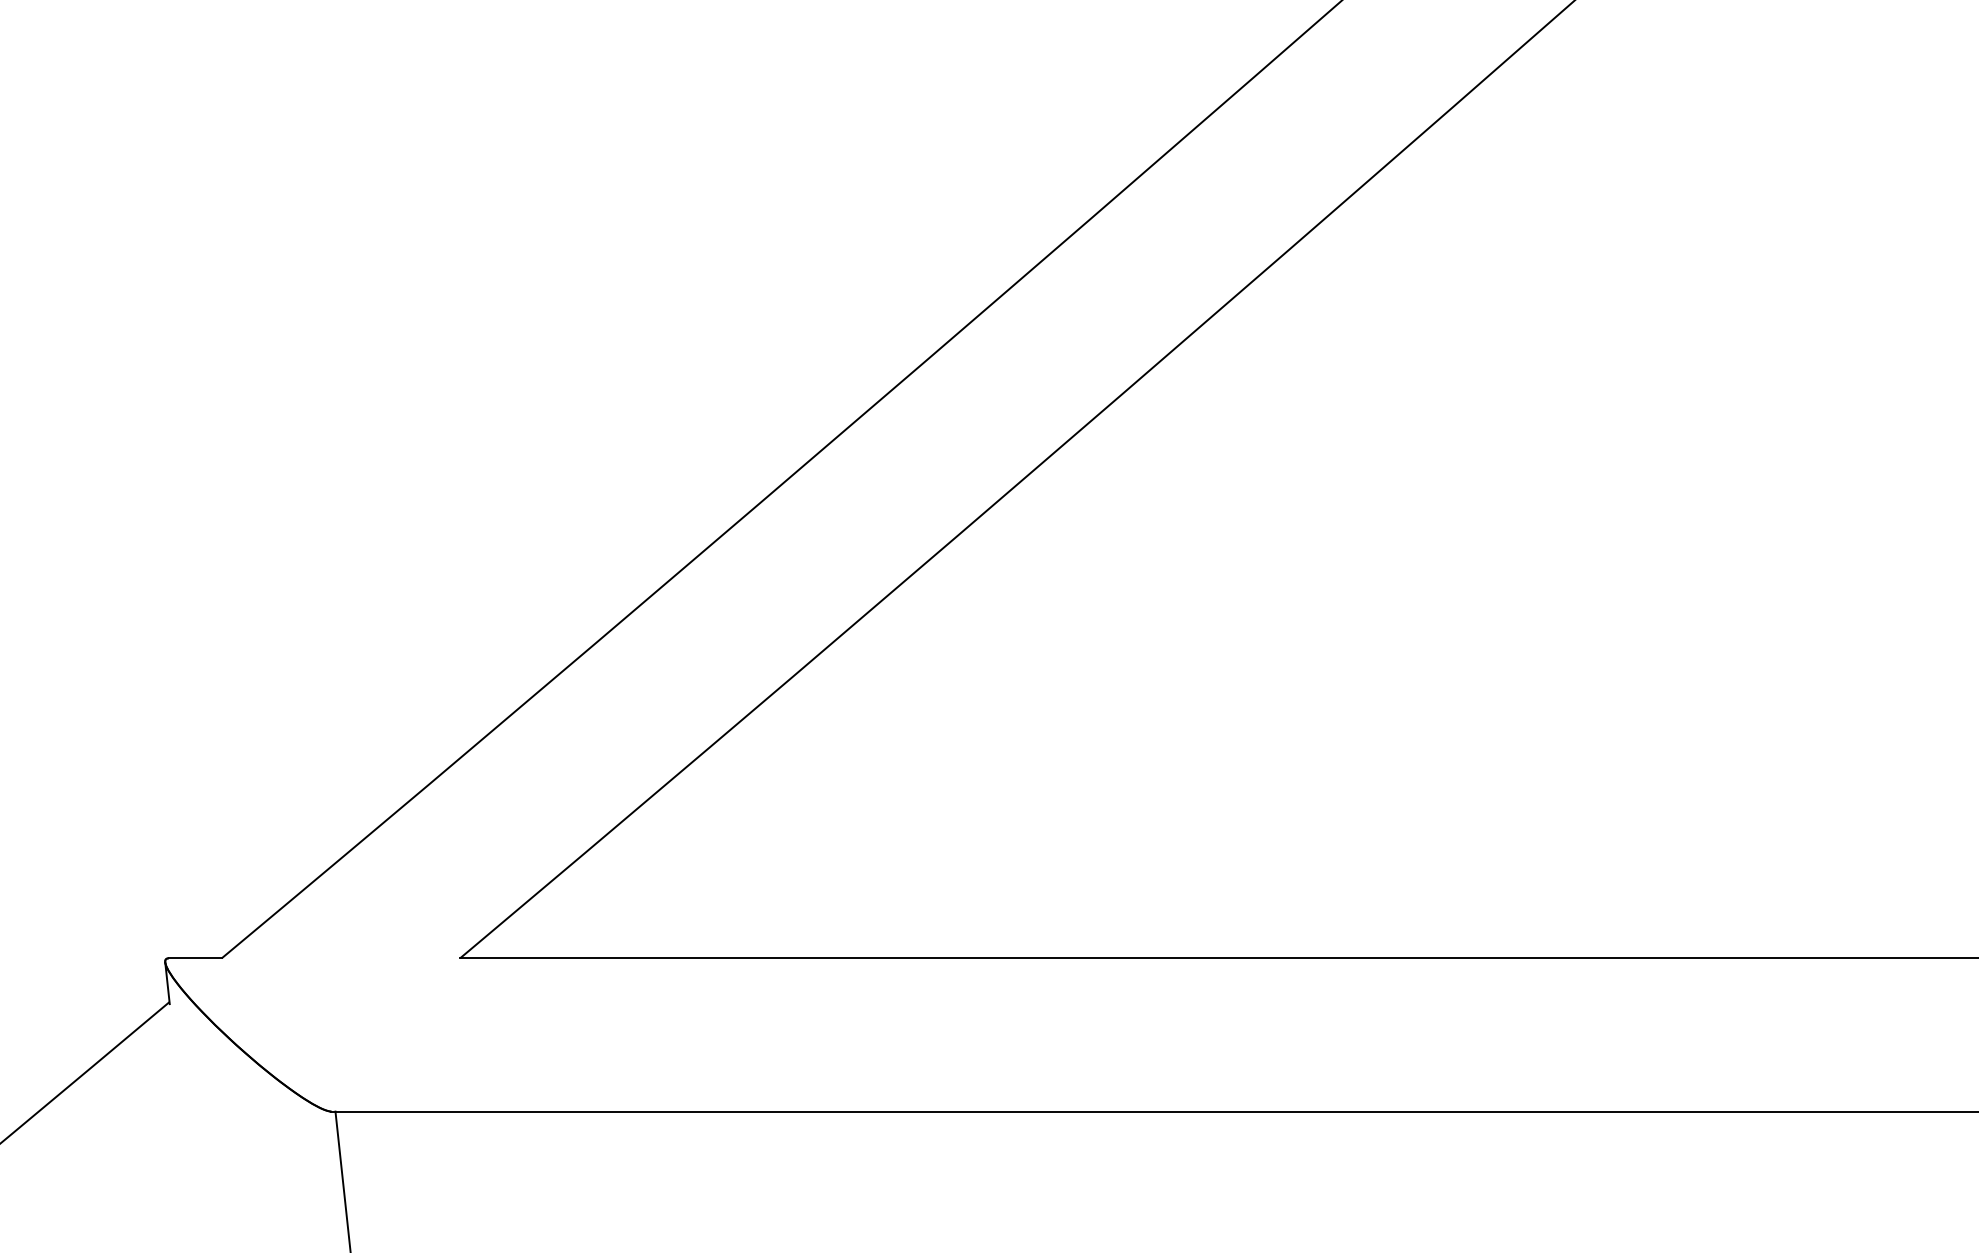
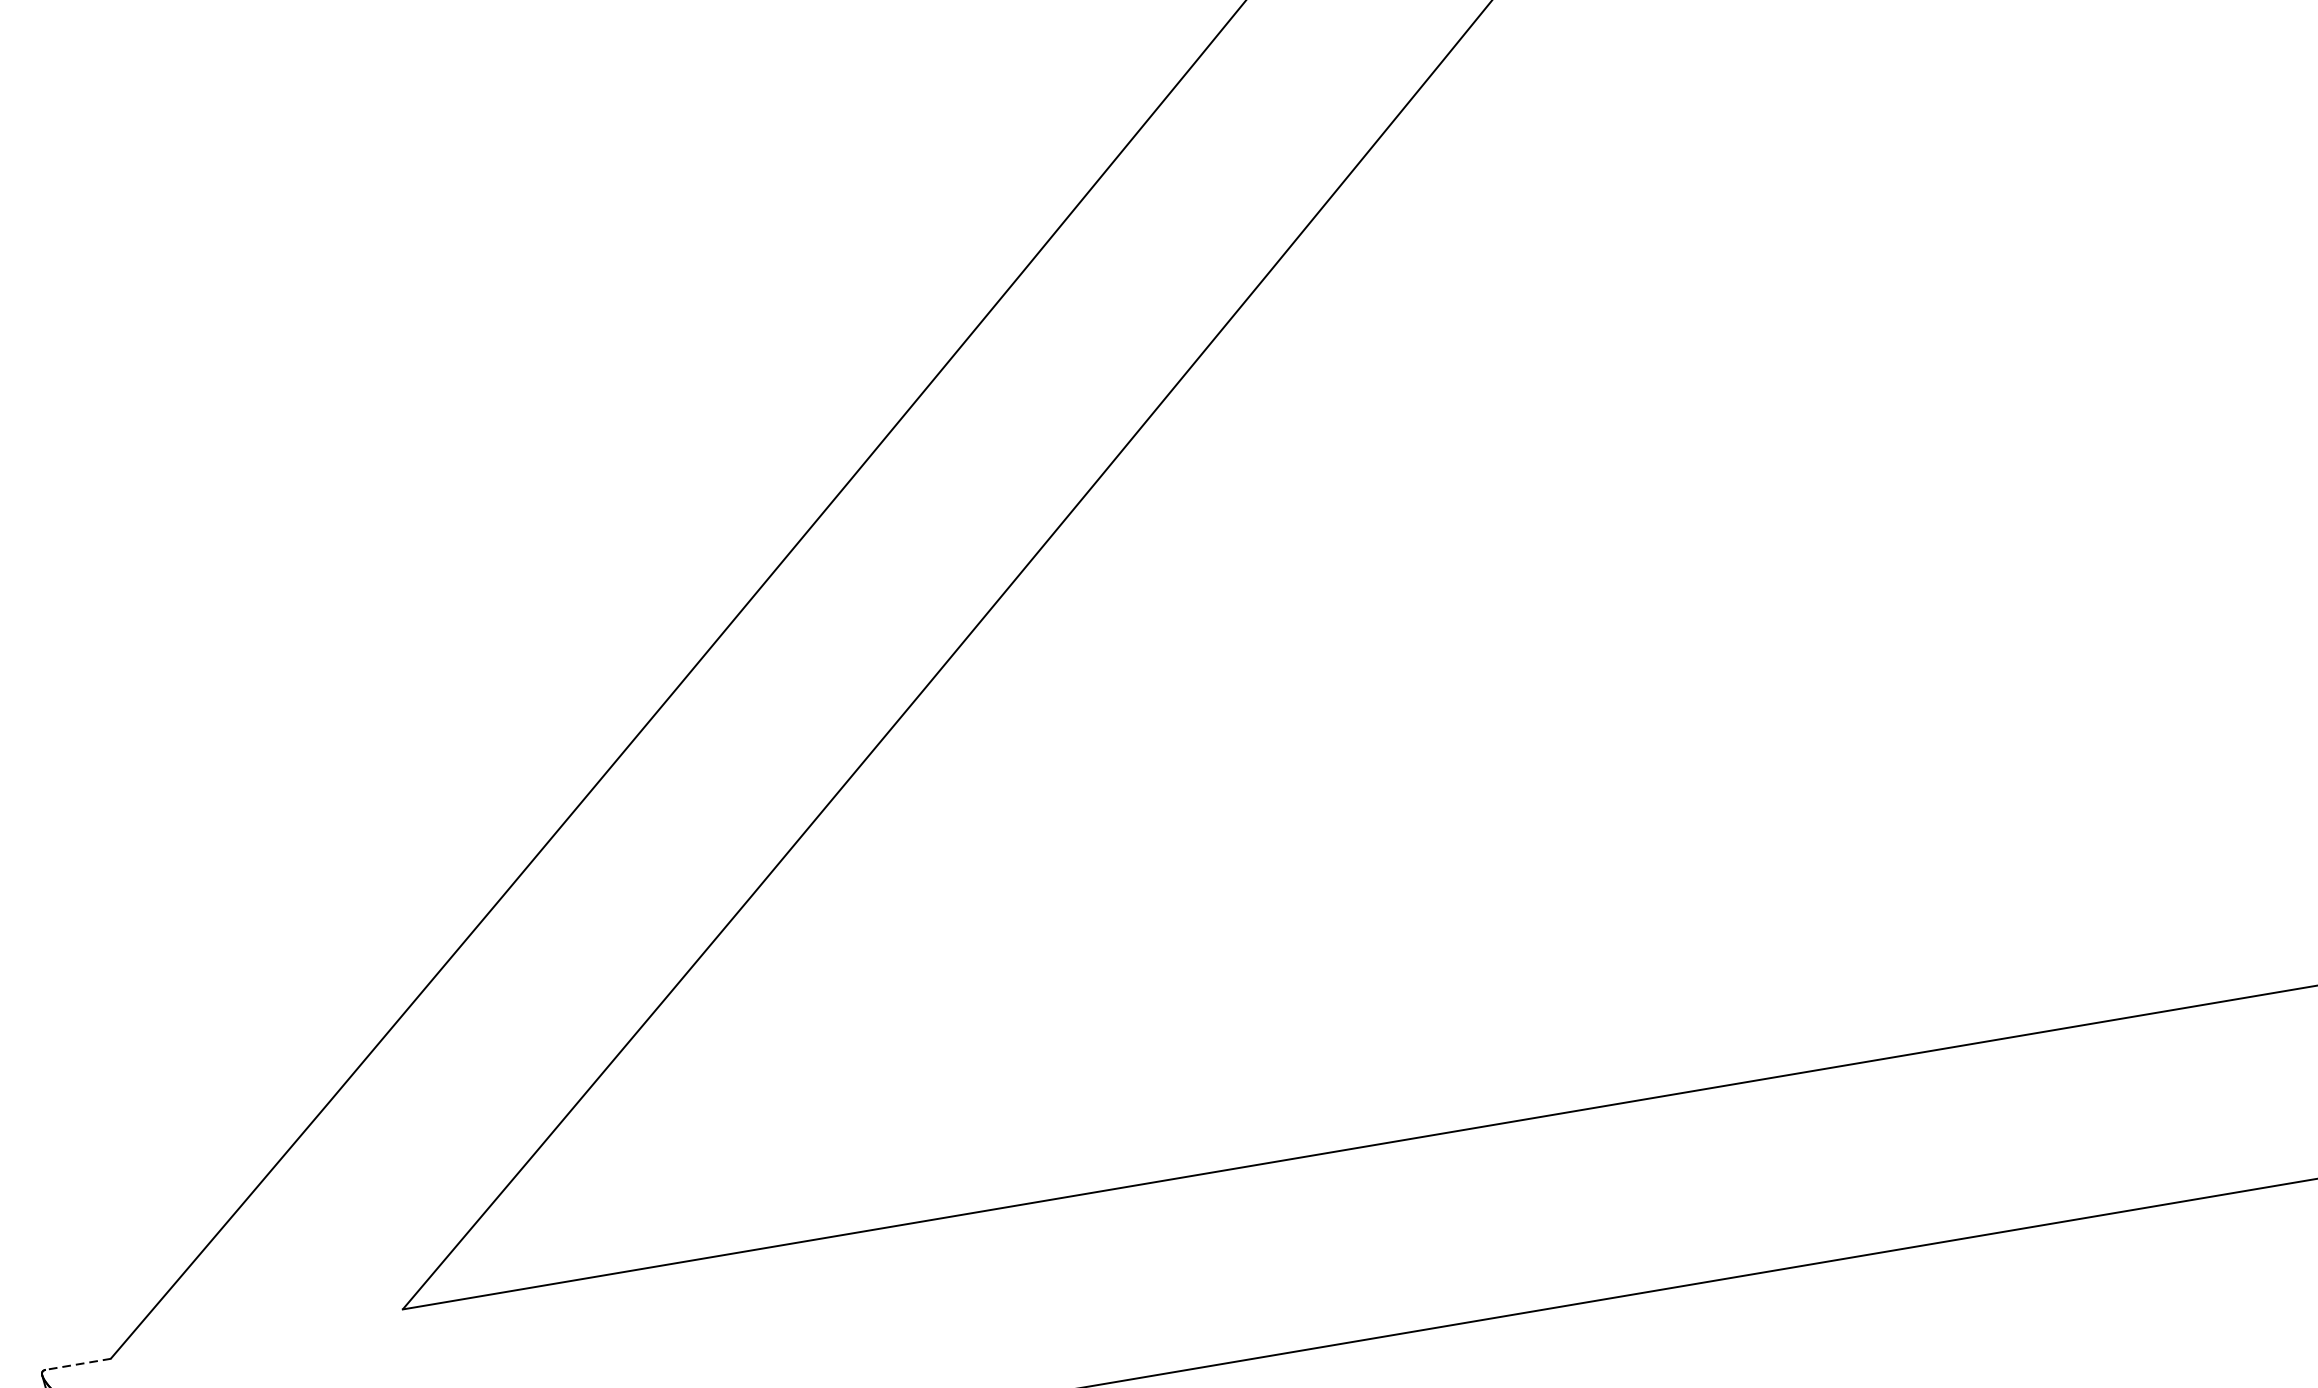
line: (195, 958) -> (78, 1364), solid -> dashed

